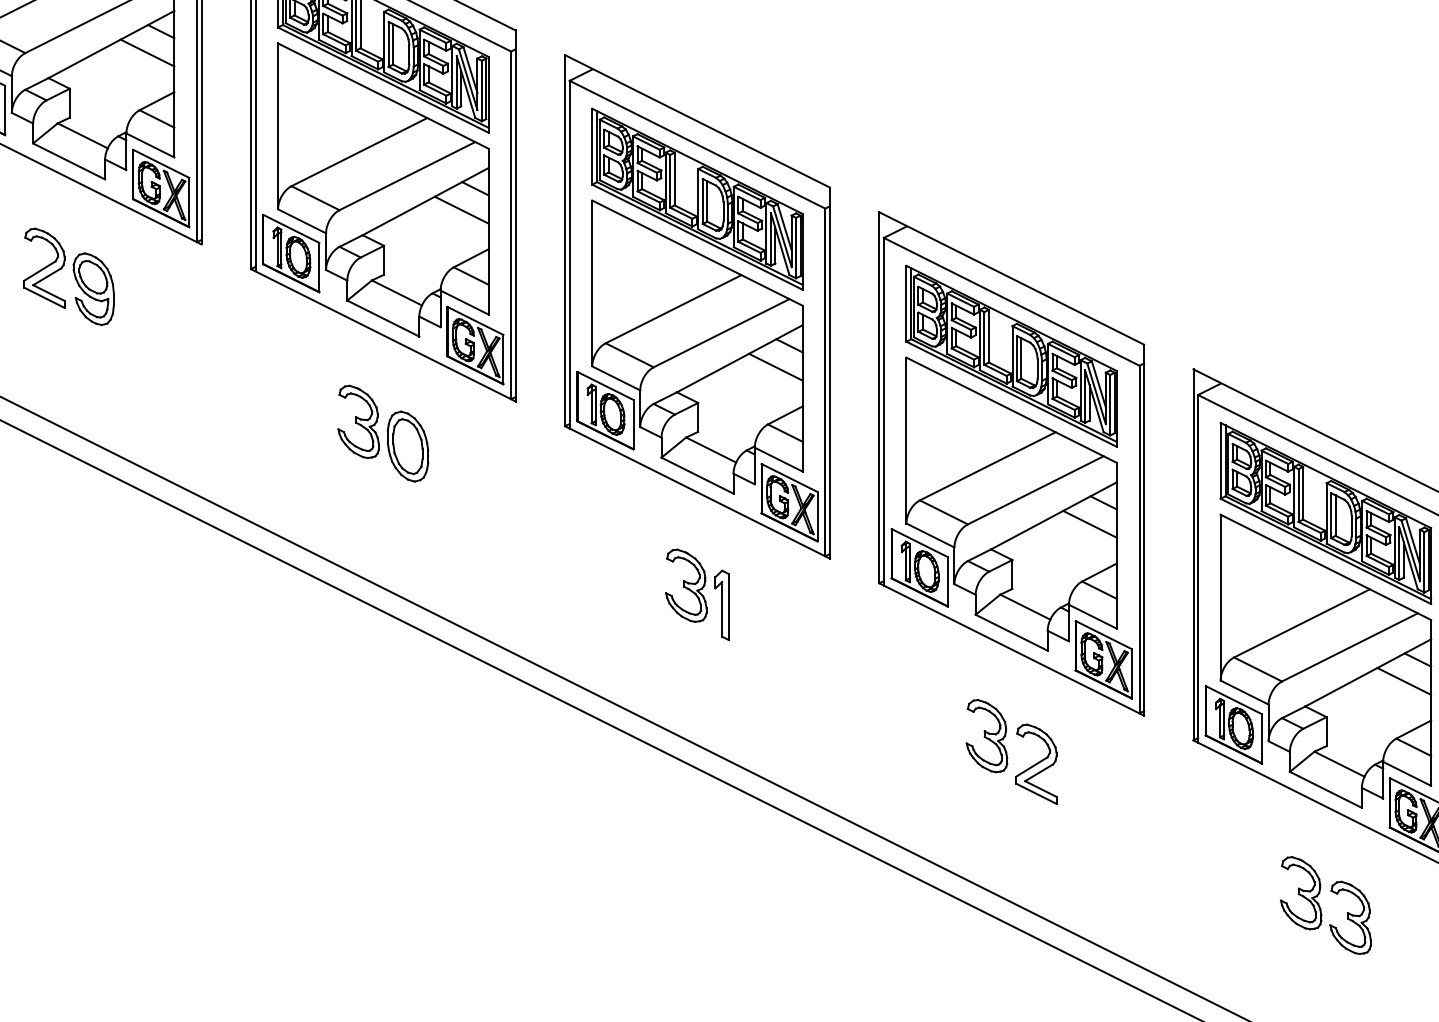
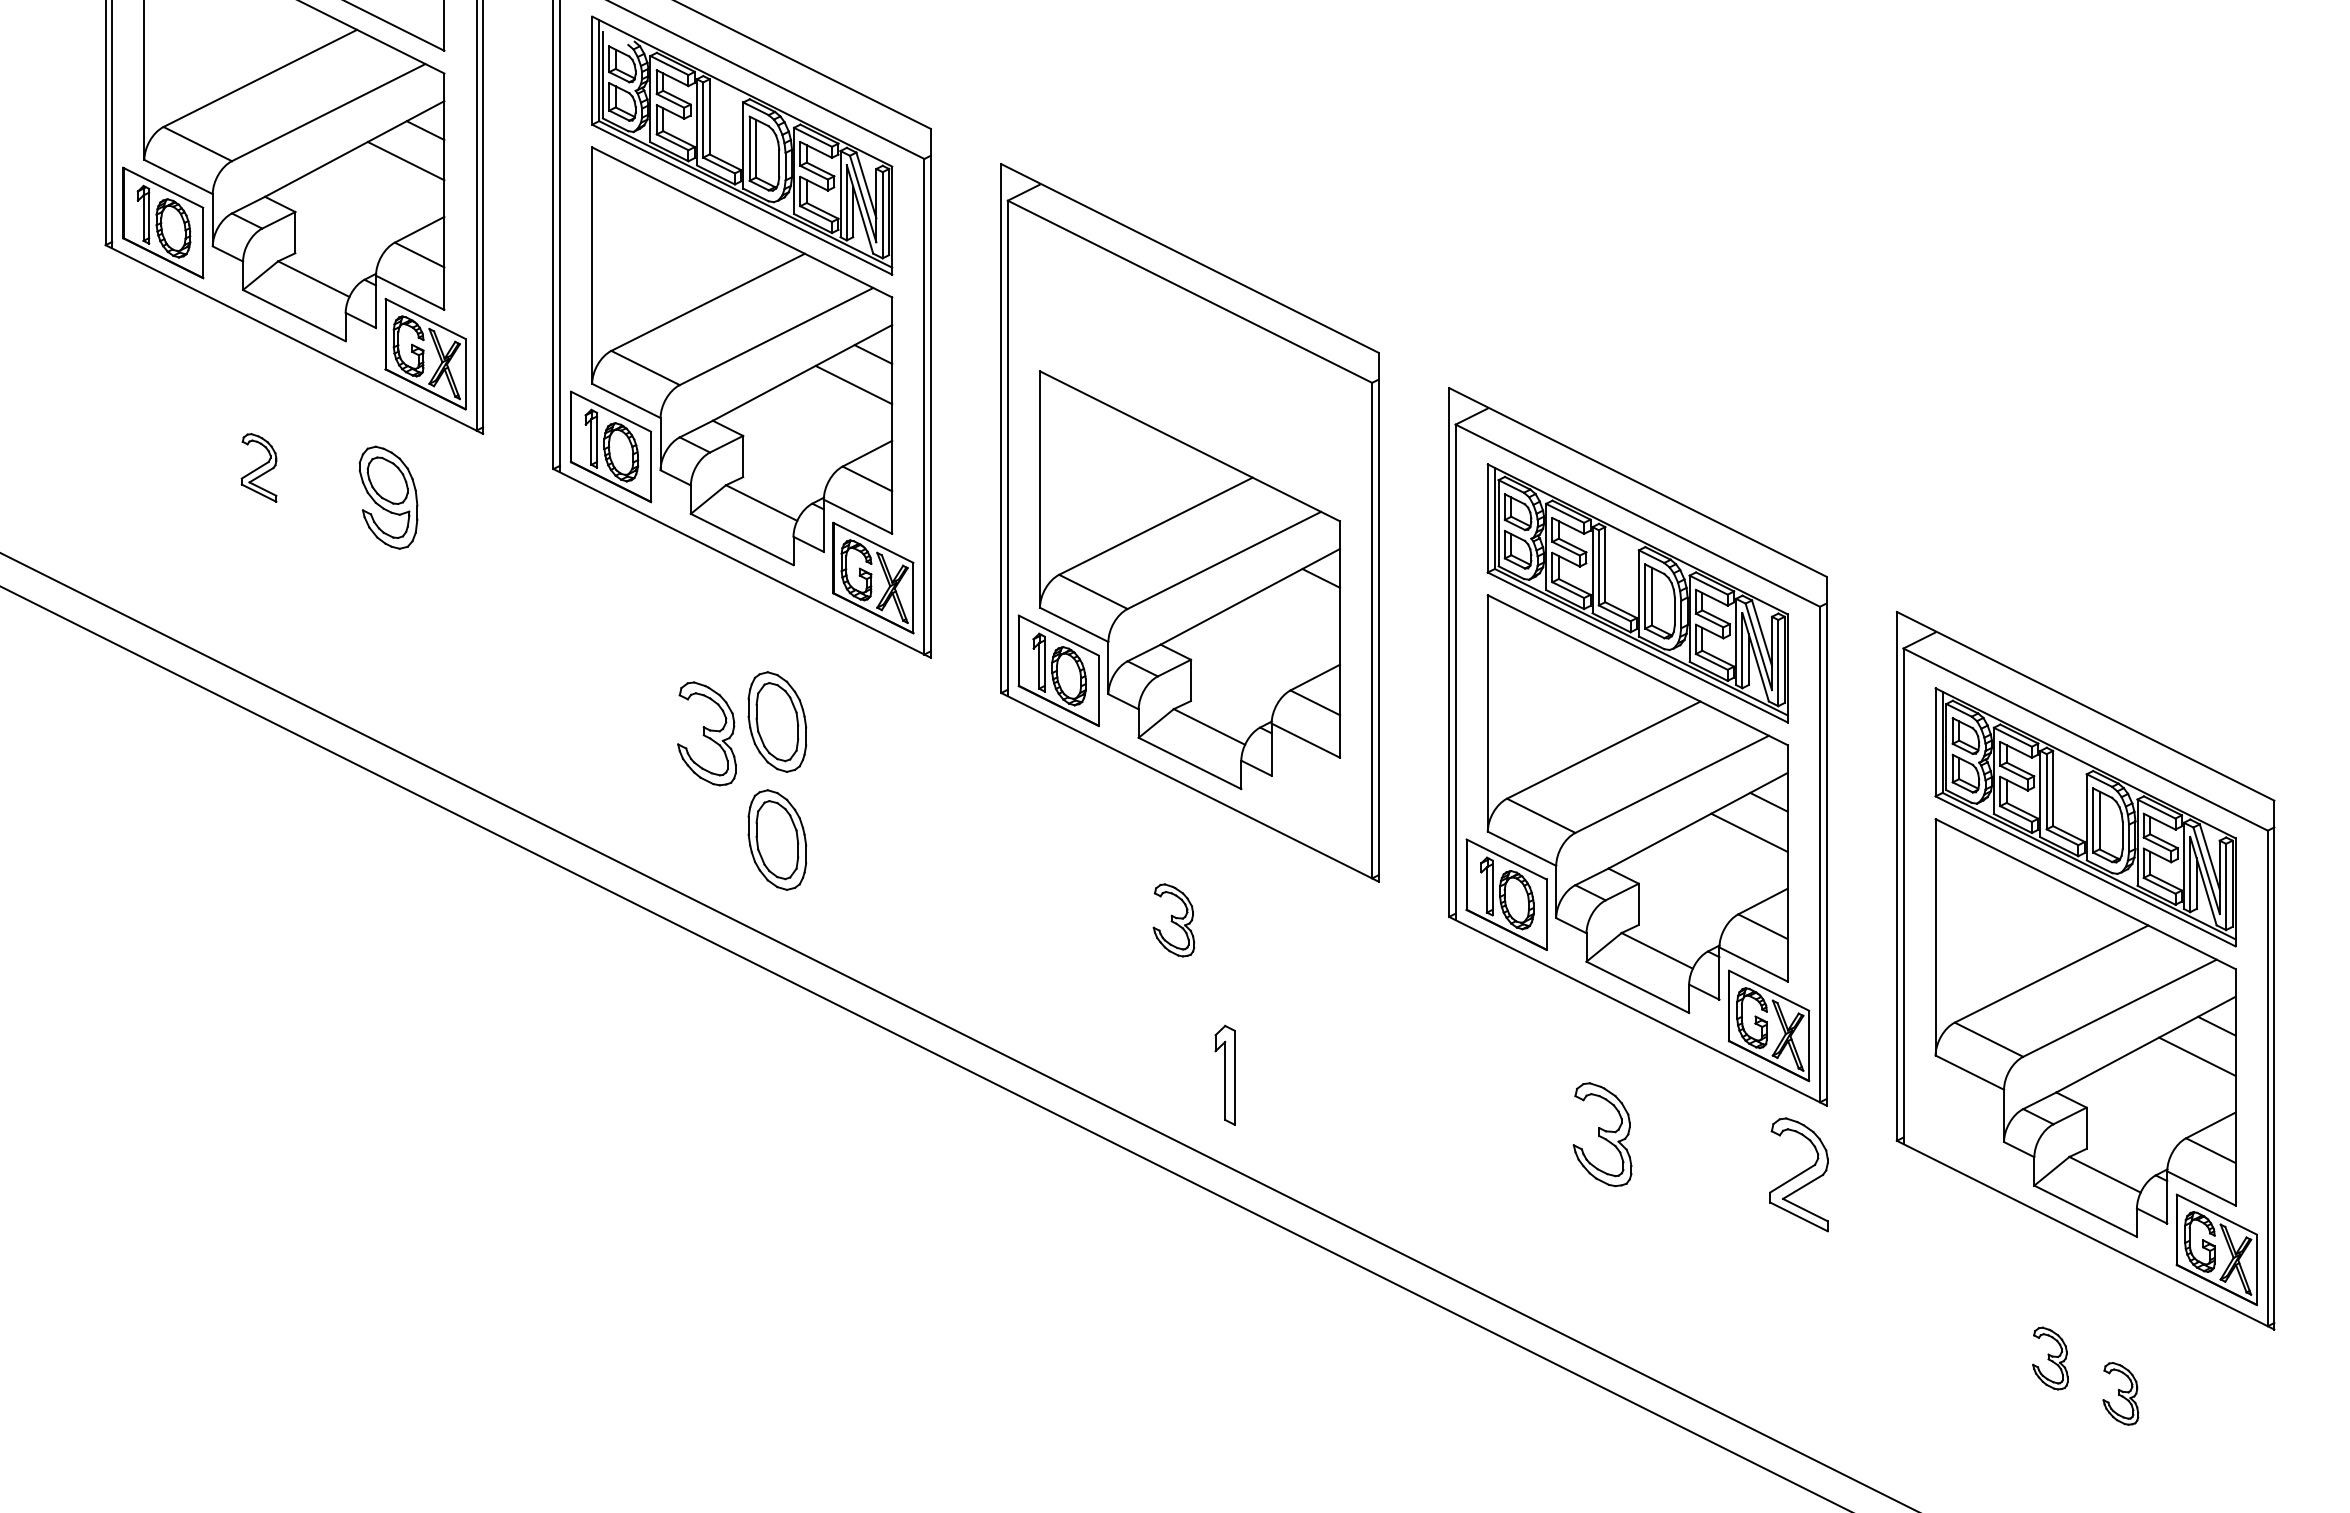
part: (697, 199) -> (1189, 369), removed
part: (43, 268) -> (258, 467), size x0.6
part: (93, 289) -> (388, 497), moved
line: (775, 366) -> (1301, 608), removed
part: (358, 421) -> (706, 733), moved
part: (789, 502) -> (1321, 801), removed
part: (408, 529) -> (777, 839), added
part: (685, 585) -> (1173, 920), size x0.7
part: (721, 604) -> (1224, 1074), moved
part: (1233, 724) -> (1954, 1118), removed
part: (1036, 764) -> (1798, 1174), moved
part: (1301, 893) -> (2050, 1358), size x0.6
part: (1350, 917) -> (2120, 1393), size x0.6

